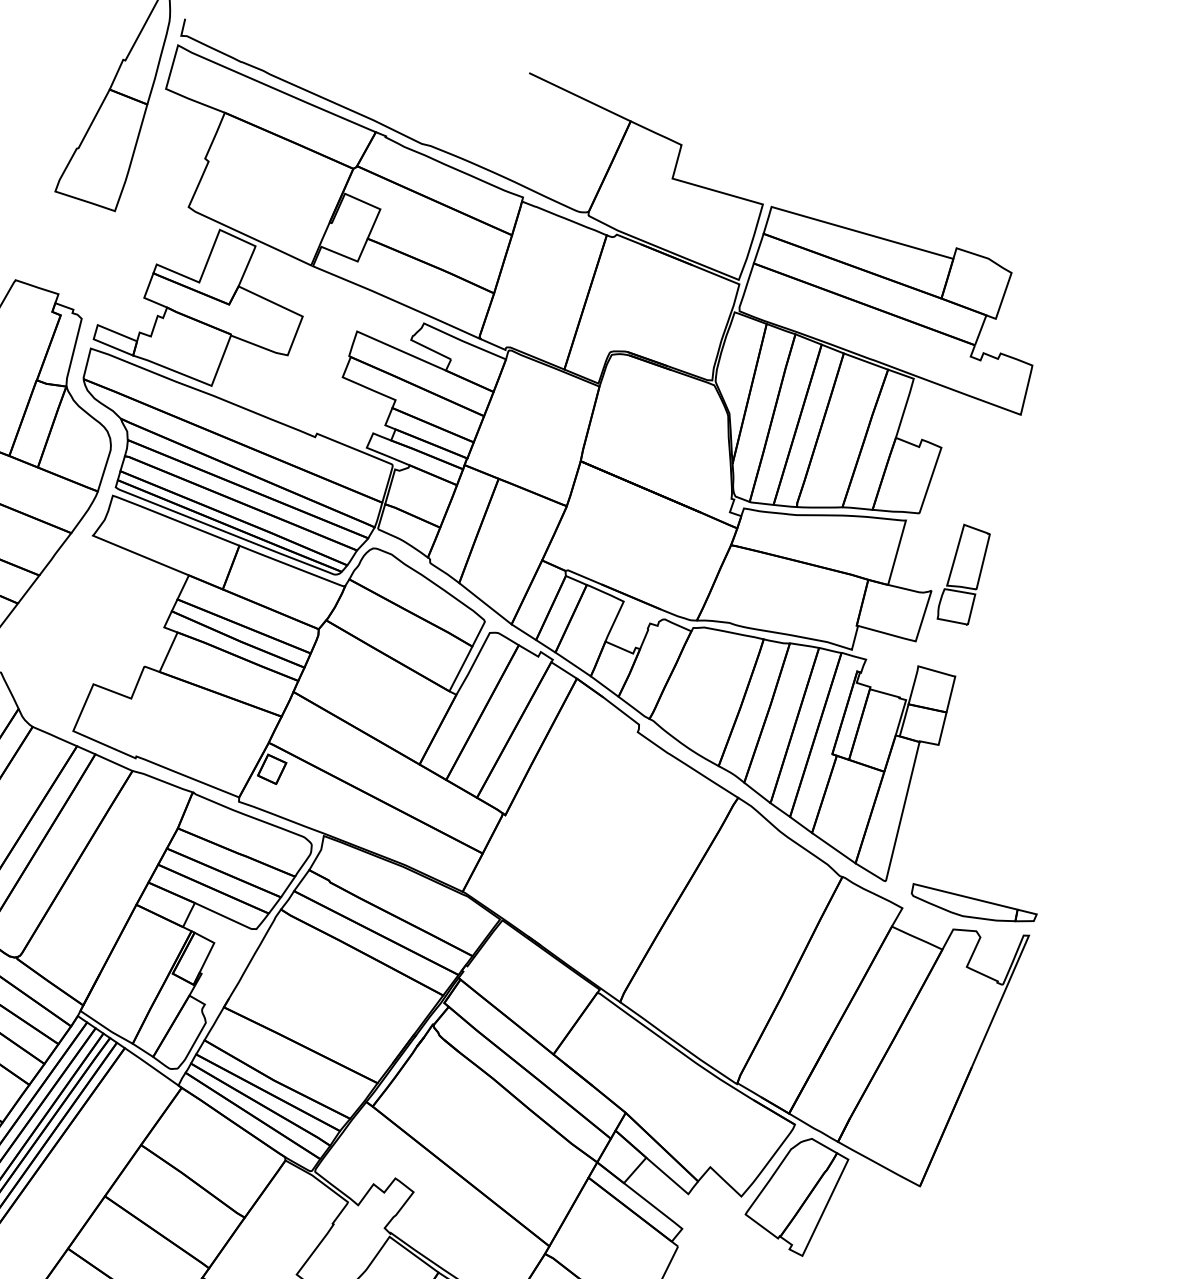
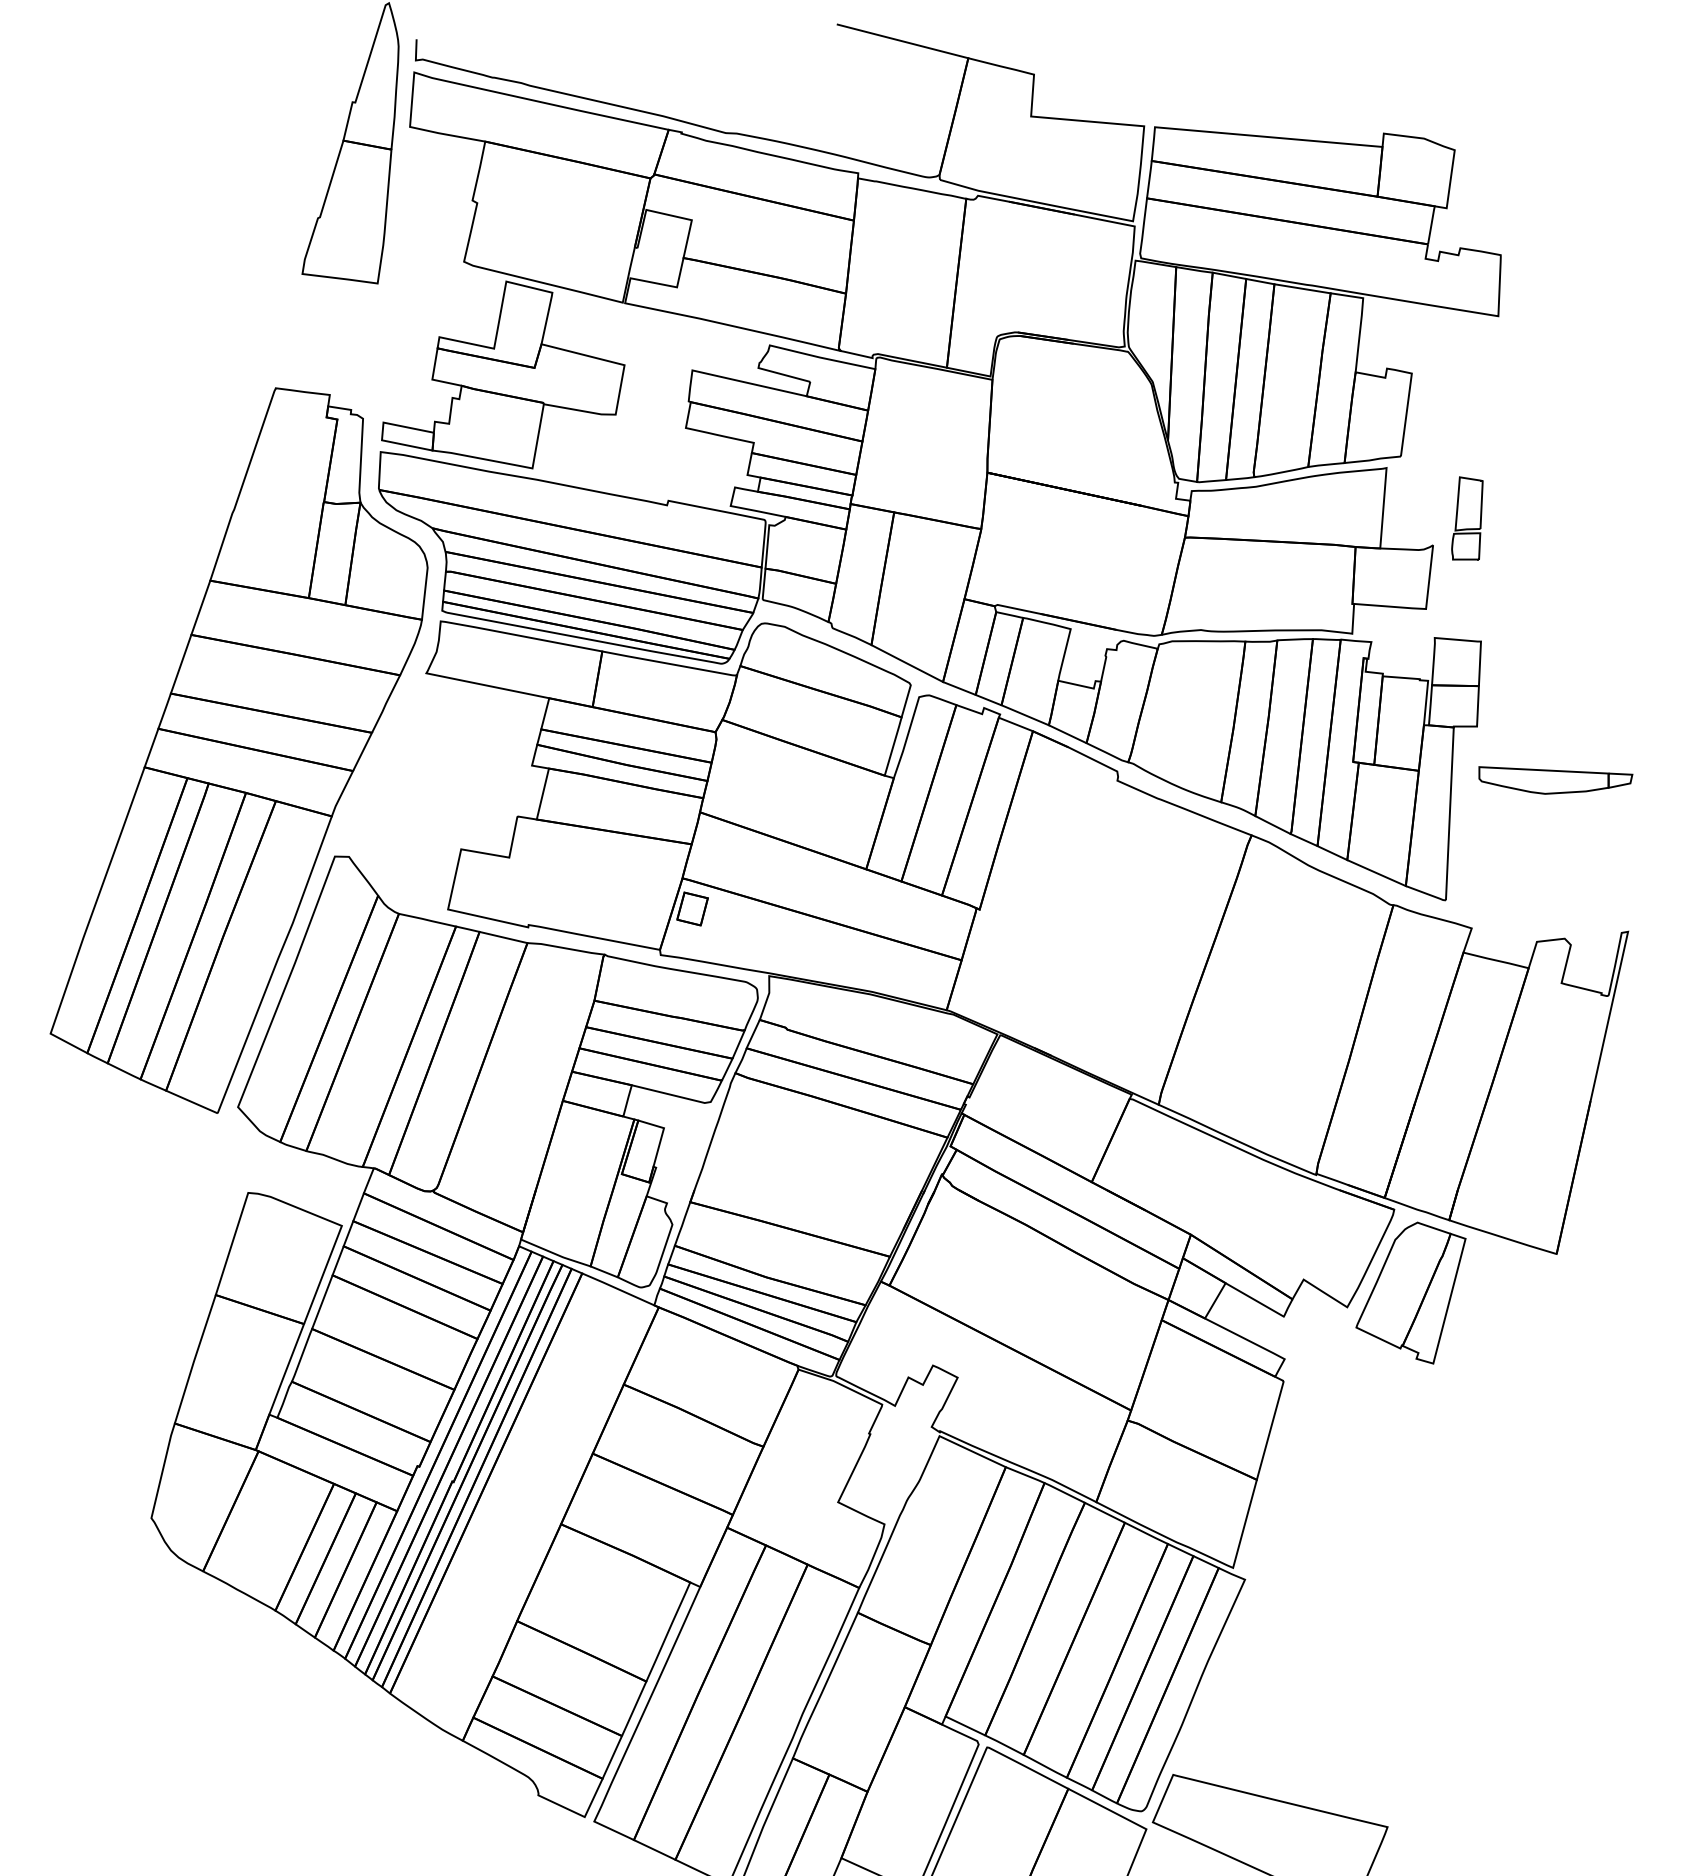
part: (963, 574) -> (1467, 518), size x0.7
part: (973, 906) -> (1555, 780), moved

